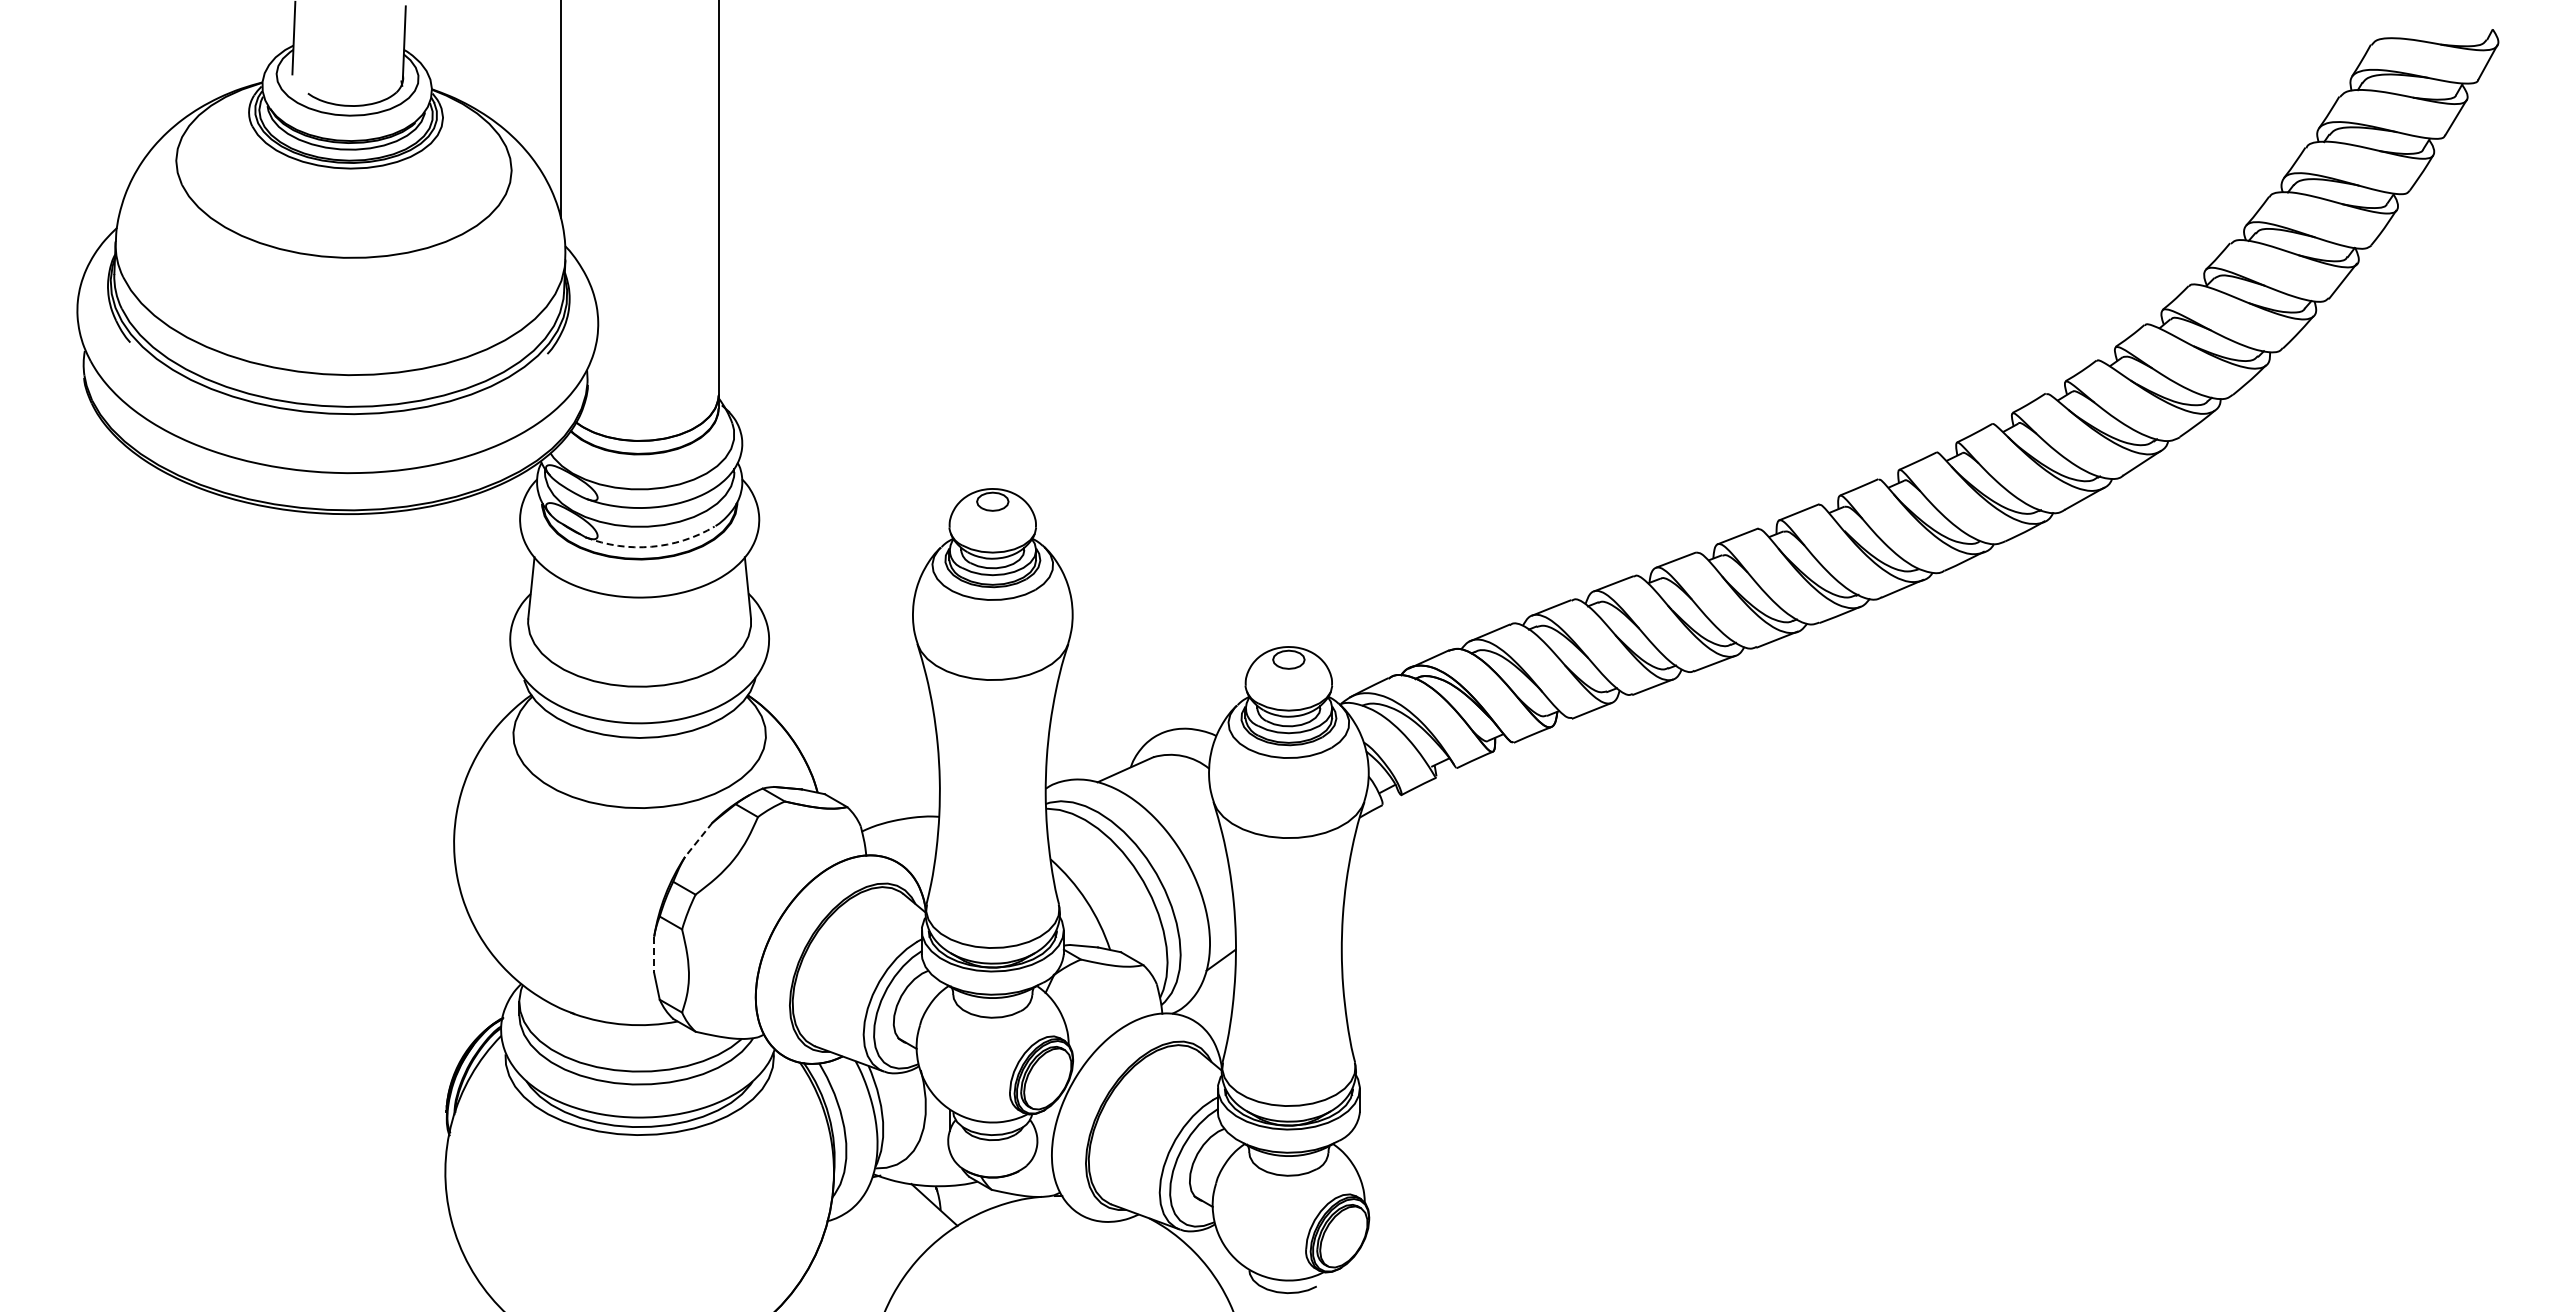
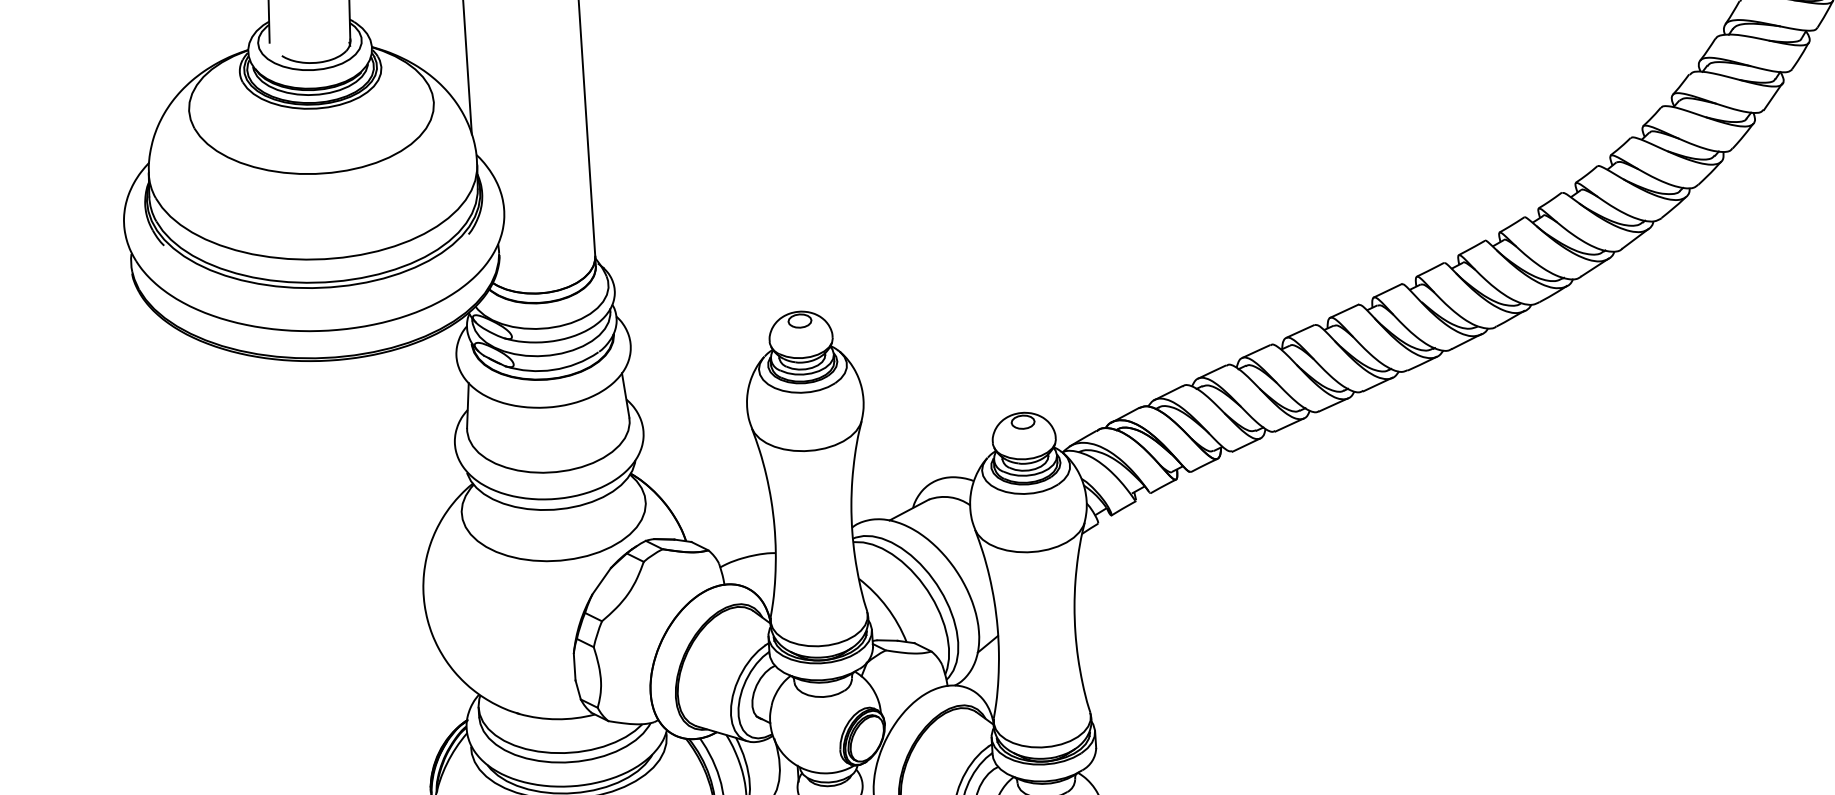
arc: (651, 546) -> (553, 369), dashed -> solid
line: (698, 839) -> (601, 580), dashed -> solid
line: (654, 955) -> (574, 667), dashed -> solid

